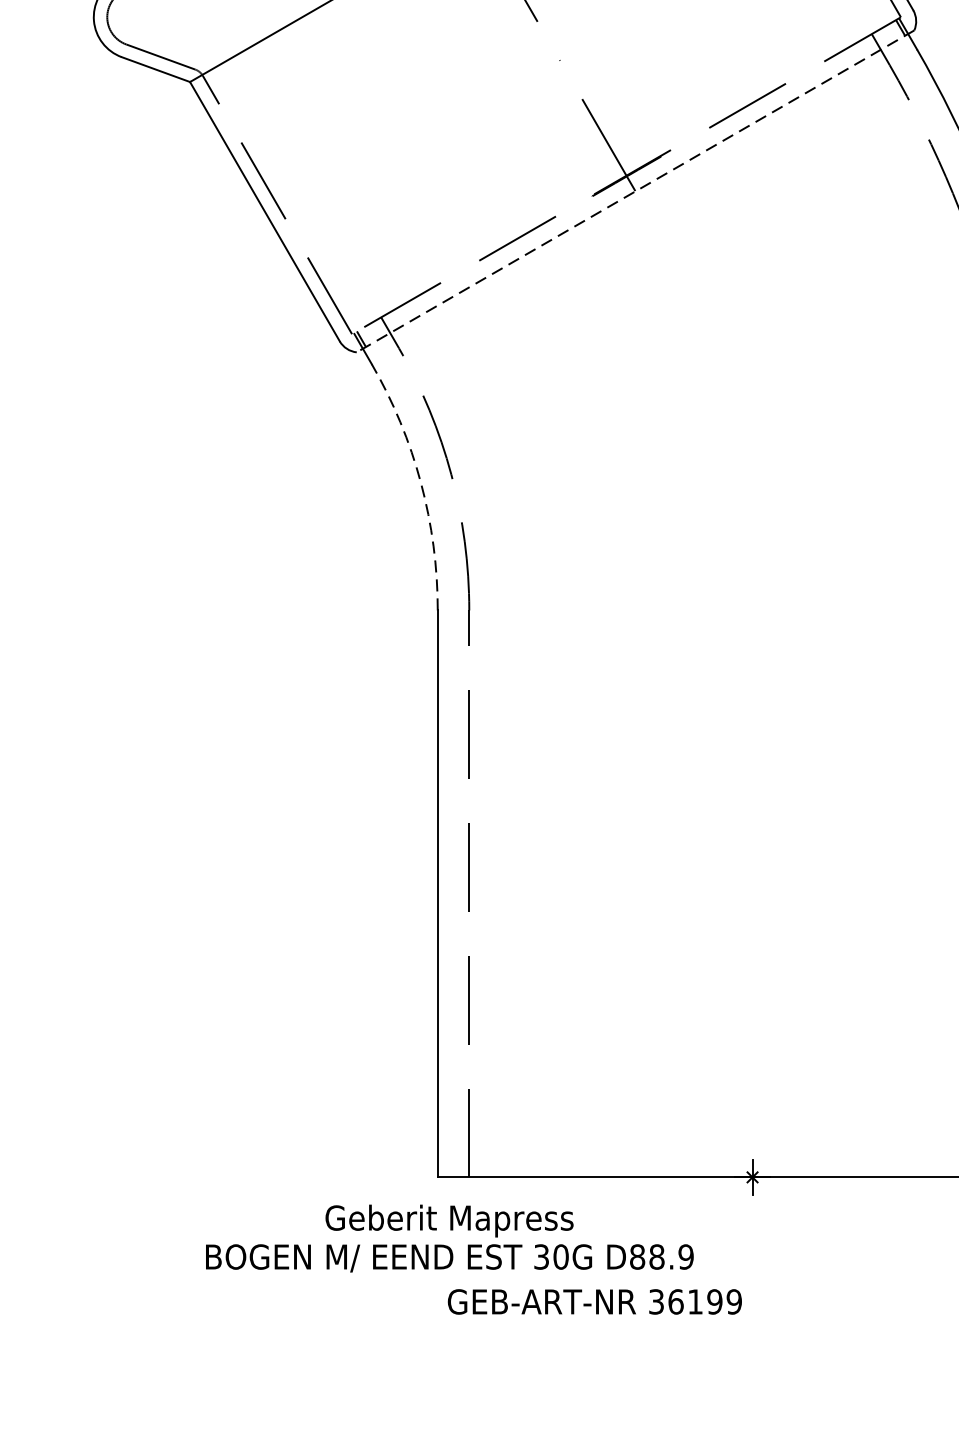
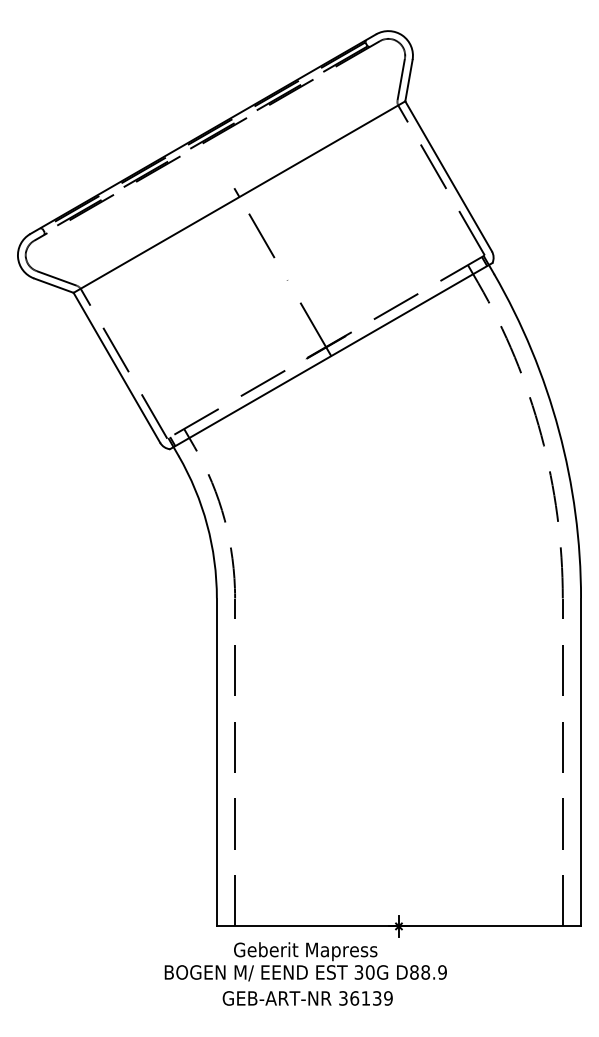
line: (634, 192) -> (330, 356), dashed -> solid
arc: (421, 482) -> (207, 524), dashed -> solid
text: (449, 1238) -> (305, 961), moved
text: (713, 1302) -> (376, 998), 36199 -> 36139

